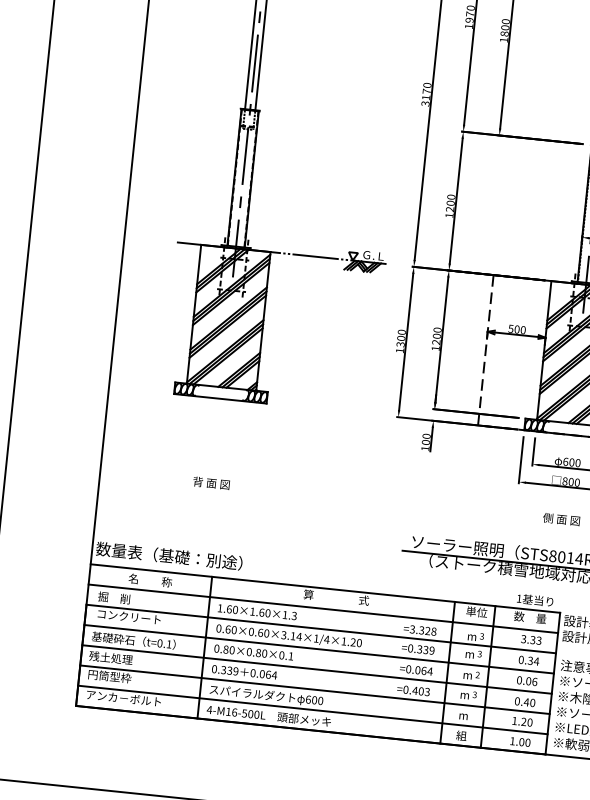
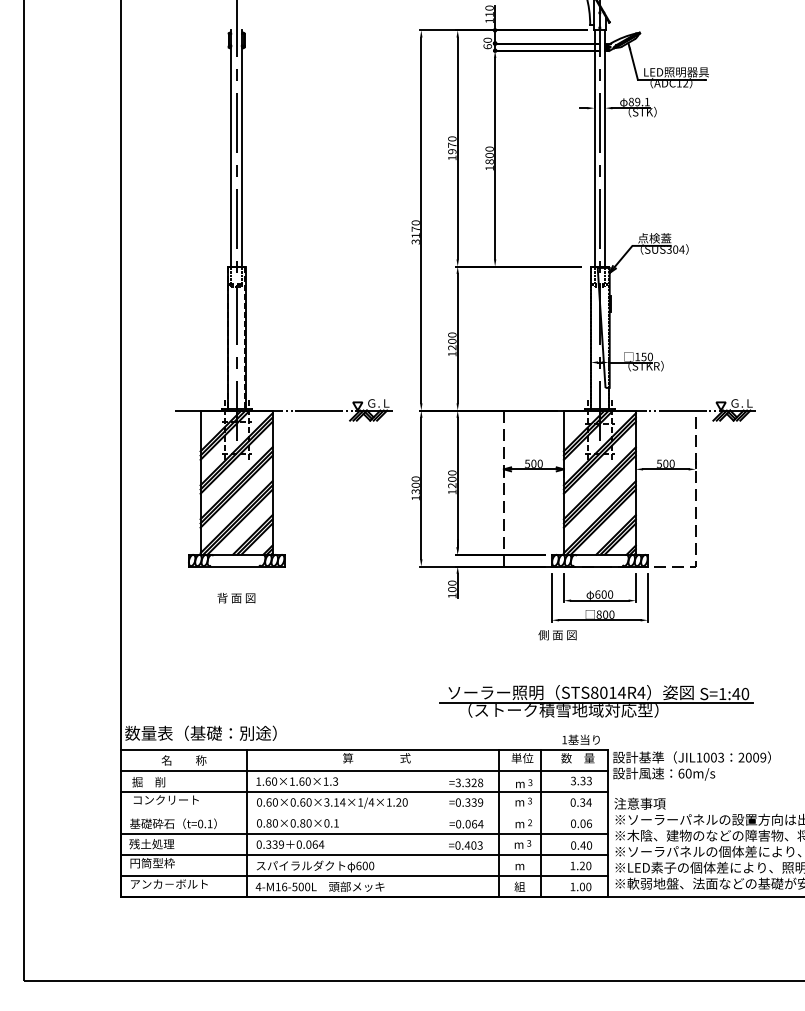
text: (211, 483) -> (236, 598), moved
text: (561, 519) -> (557, 635), moved
line: (319, 649) -> (364, 813), removed

